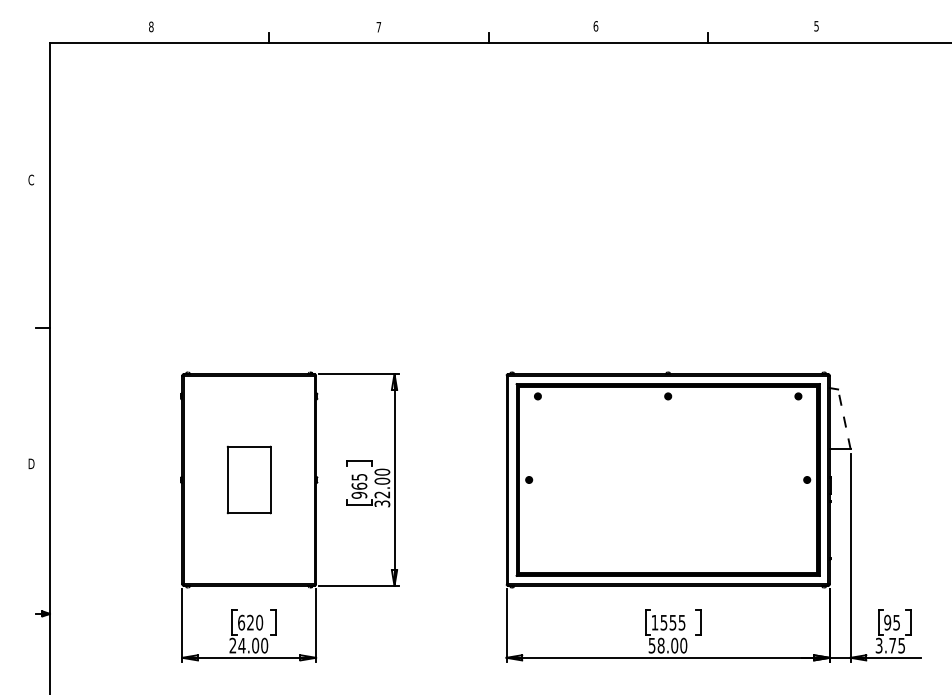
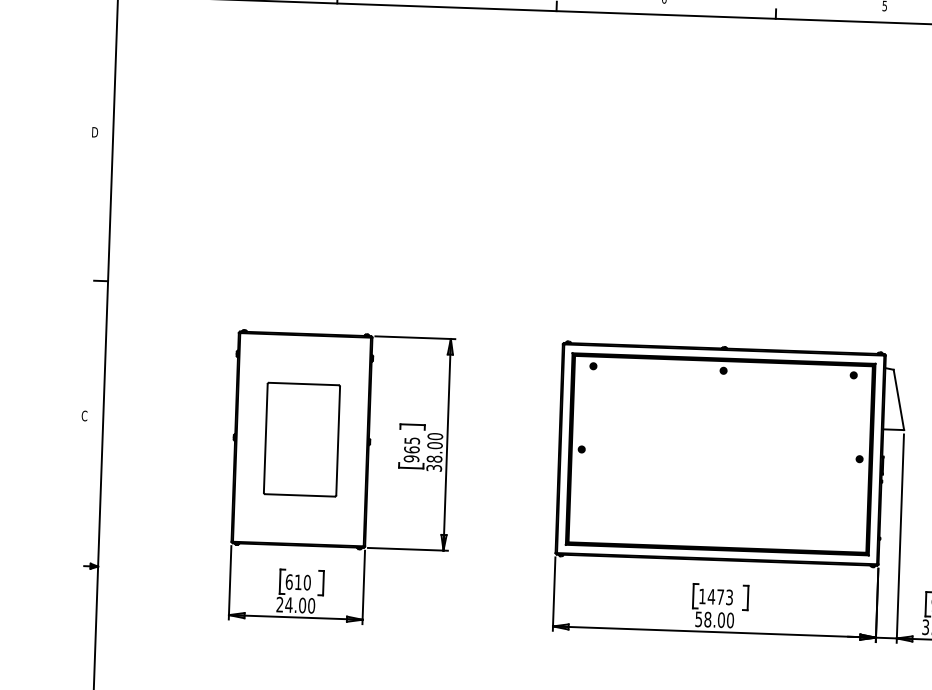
text: (31, 179) -> (94, 131), C -> D
line: (844, 419) -> (899, 400), dashed -> solid
text: (31, 463) -> (84, 415), D -> C
part: (249, 479) -> (302, 439), size x1.67
text: (382, 494) -> (434, 458), 32.00 -> 38.00
text: (250, 622) -> (298, 582), 620 -> 610
text: (672, 622) -> (720, 596), 1555 -> 1473

